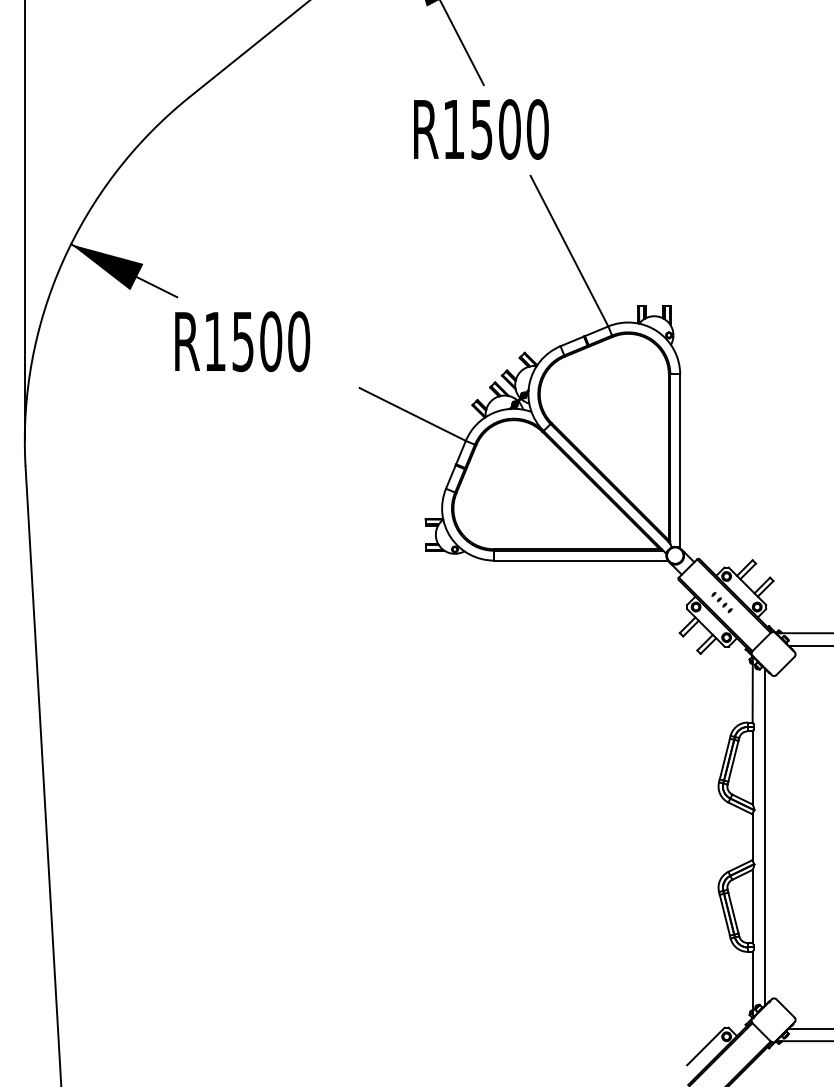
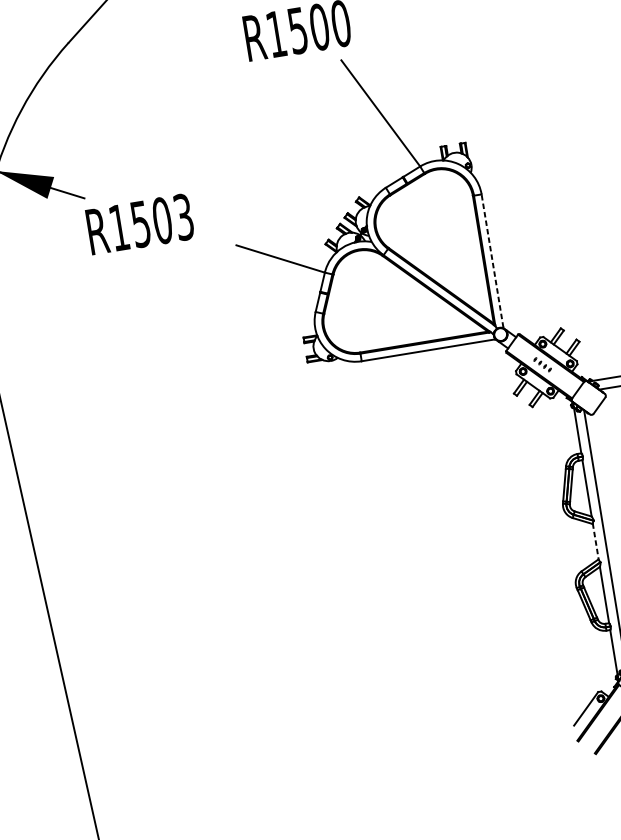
text: (299, 341) -> (184, 217), R1500 -> R1503
line: (680, 460) -> (492, 260), solid -> dashed
line: (752, 837) -> (595, 541), solid -> dashed

